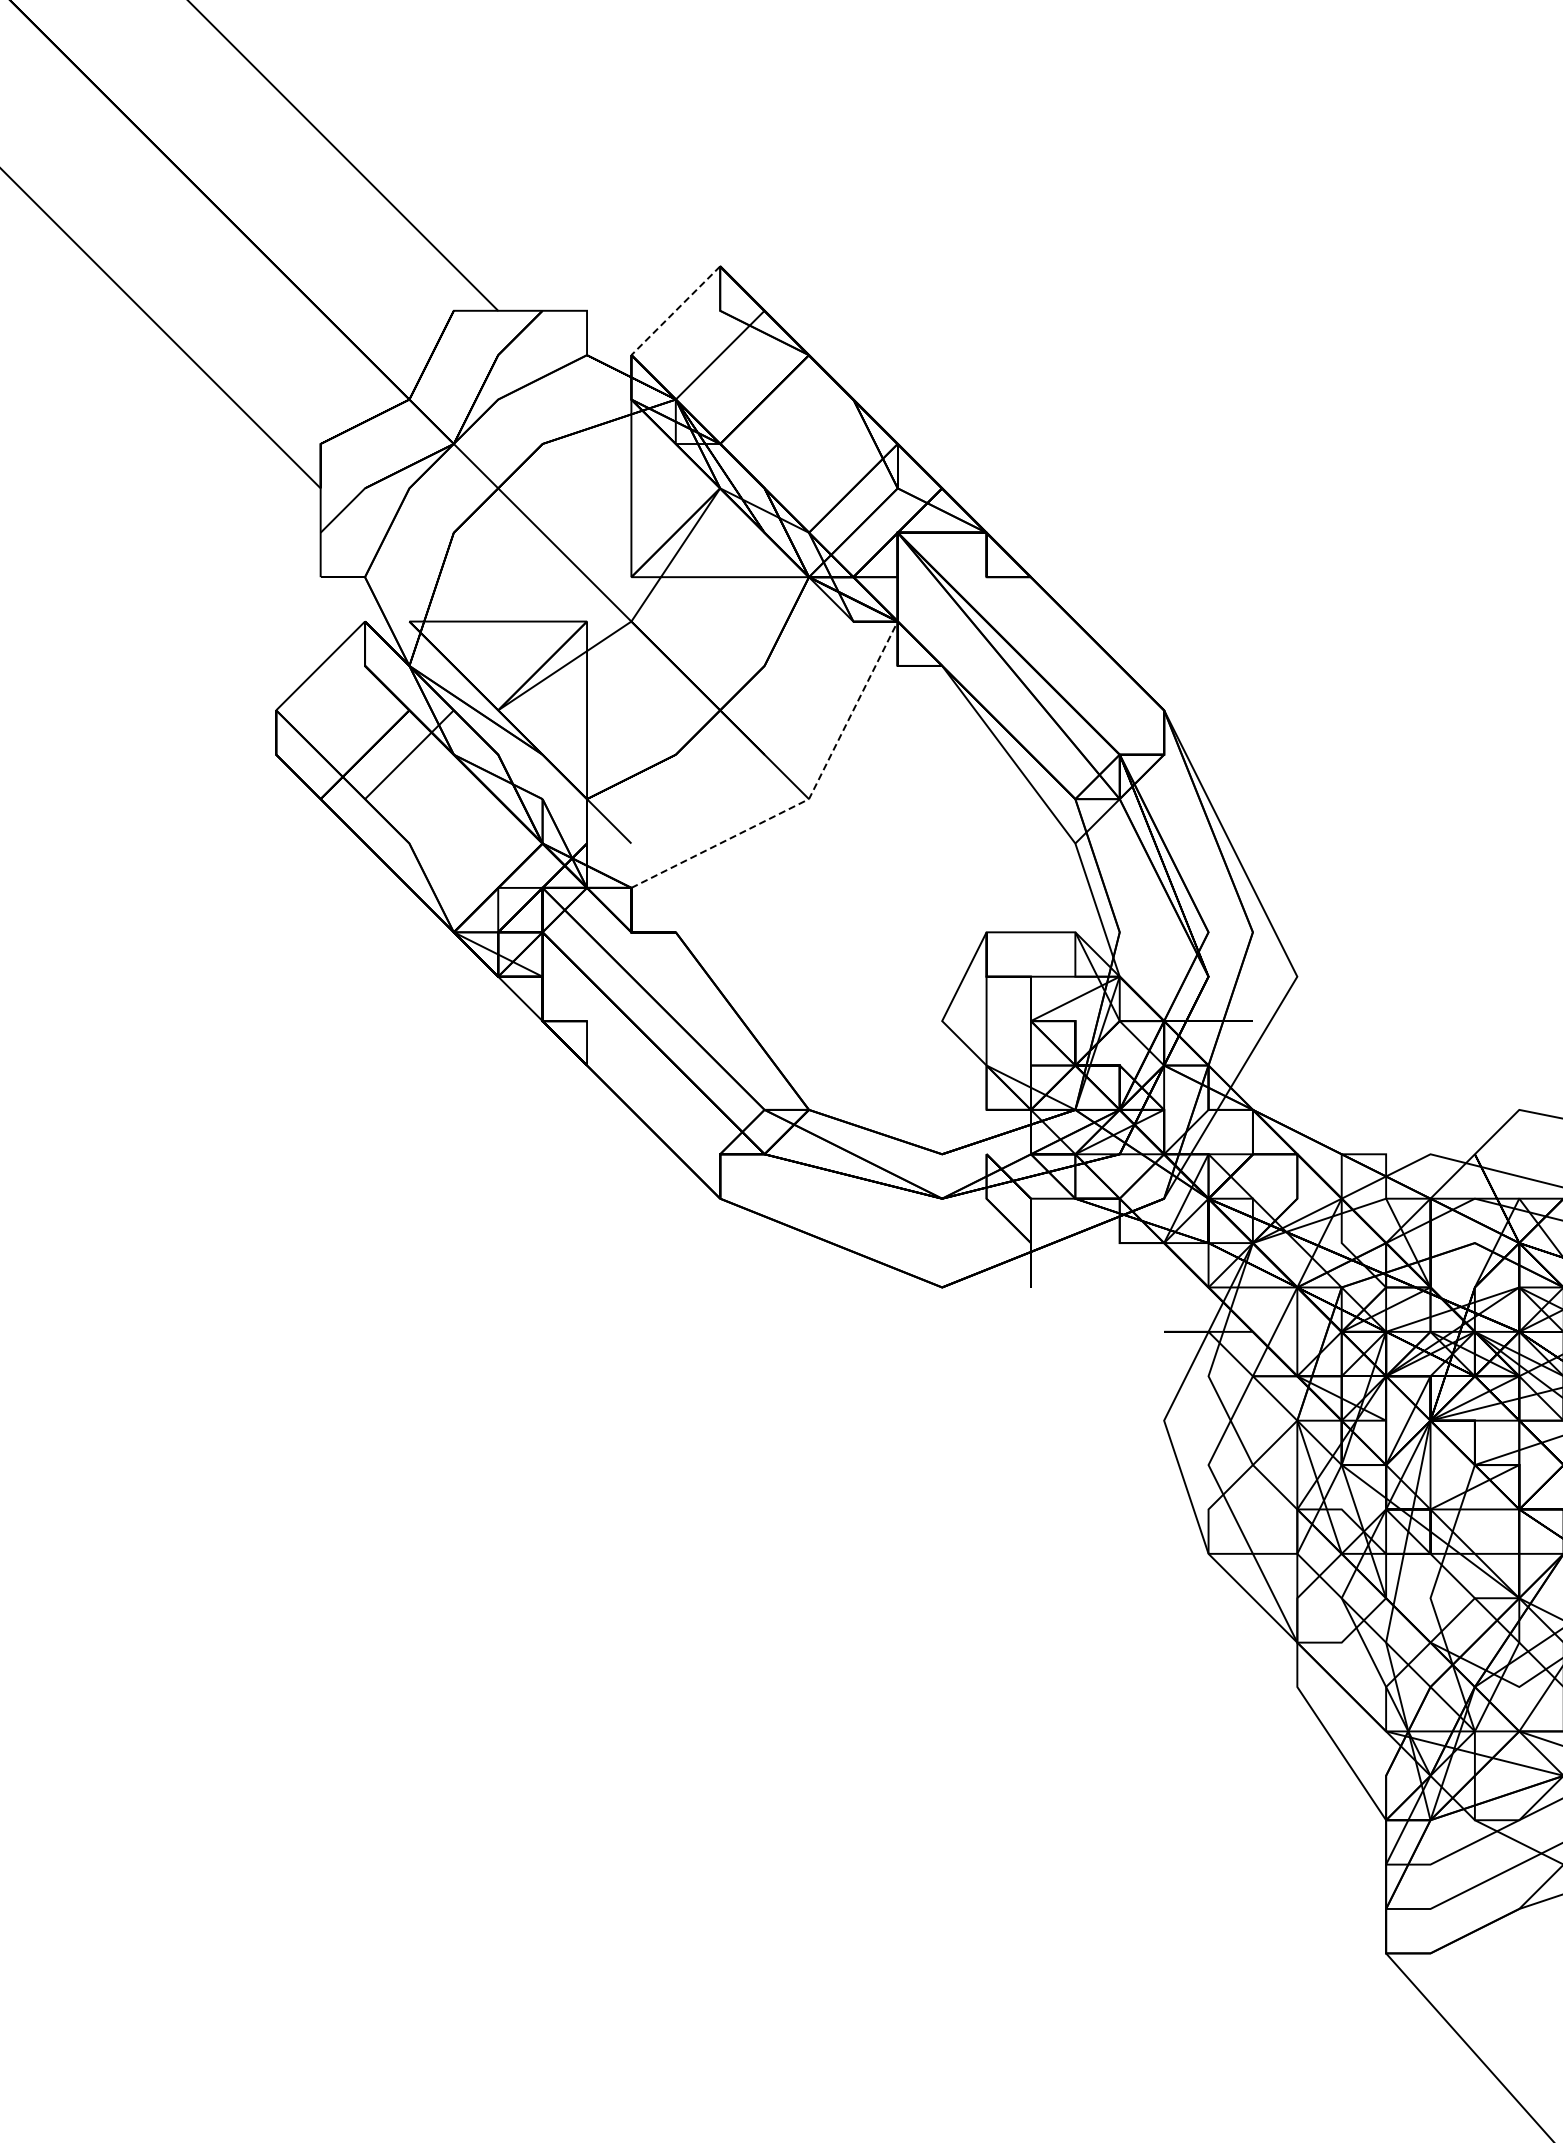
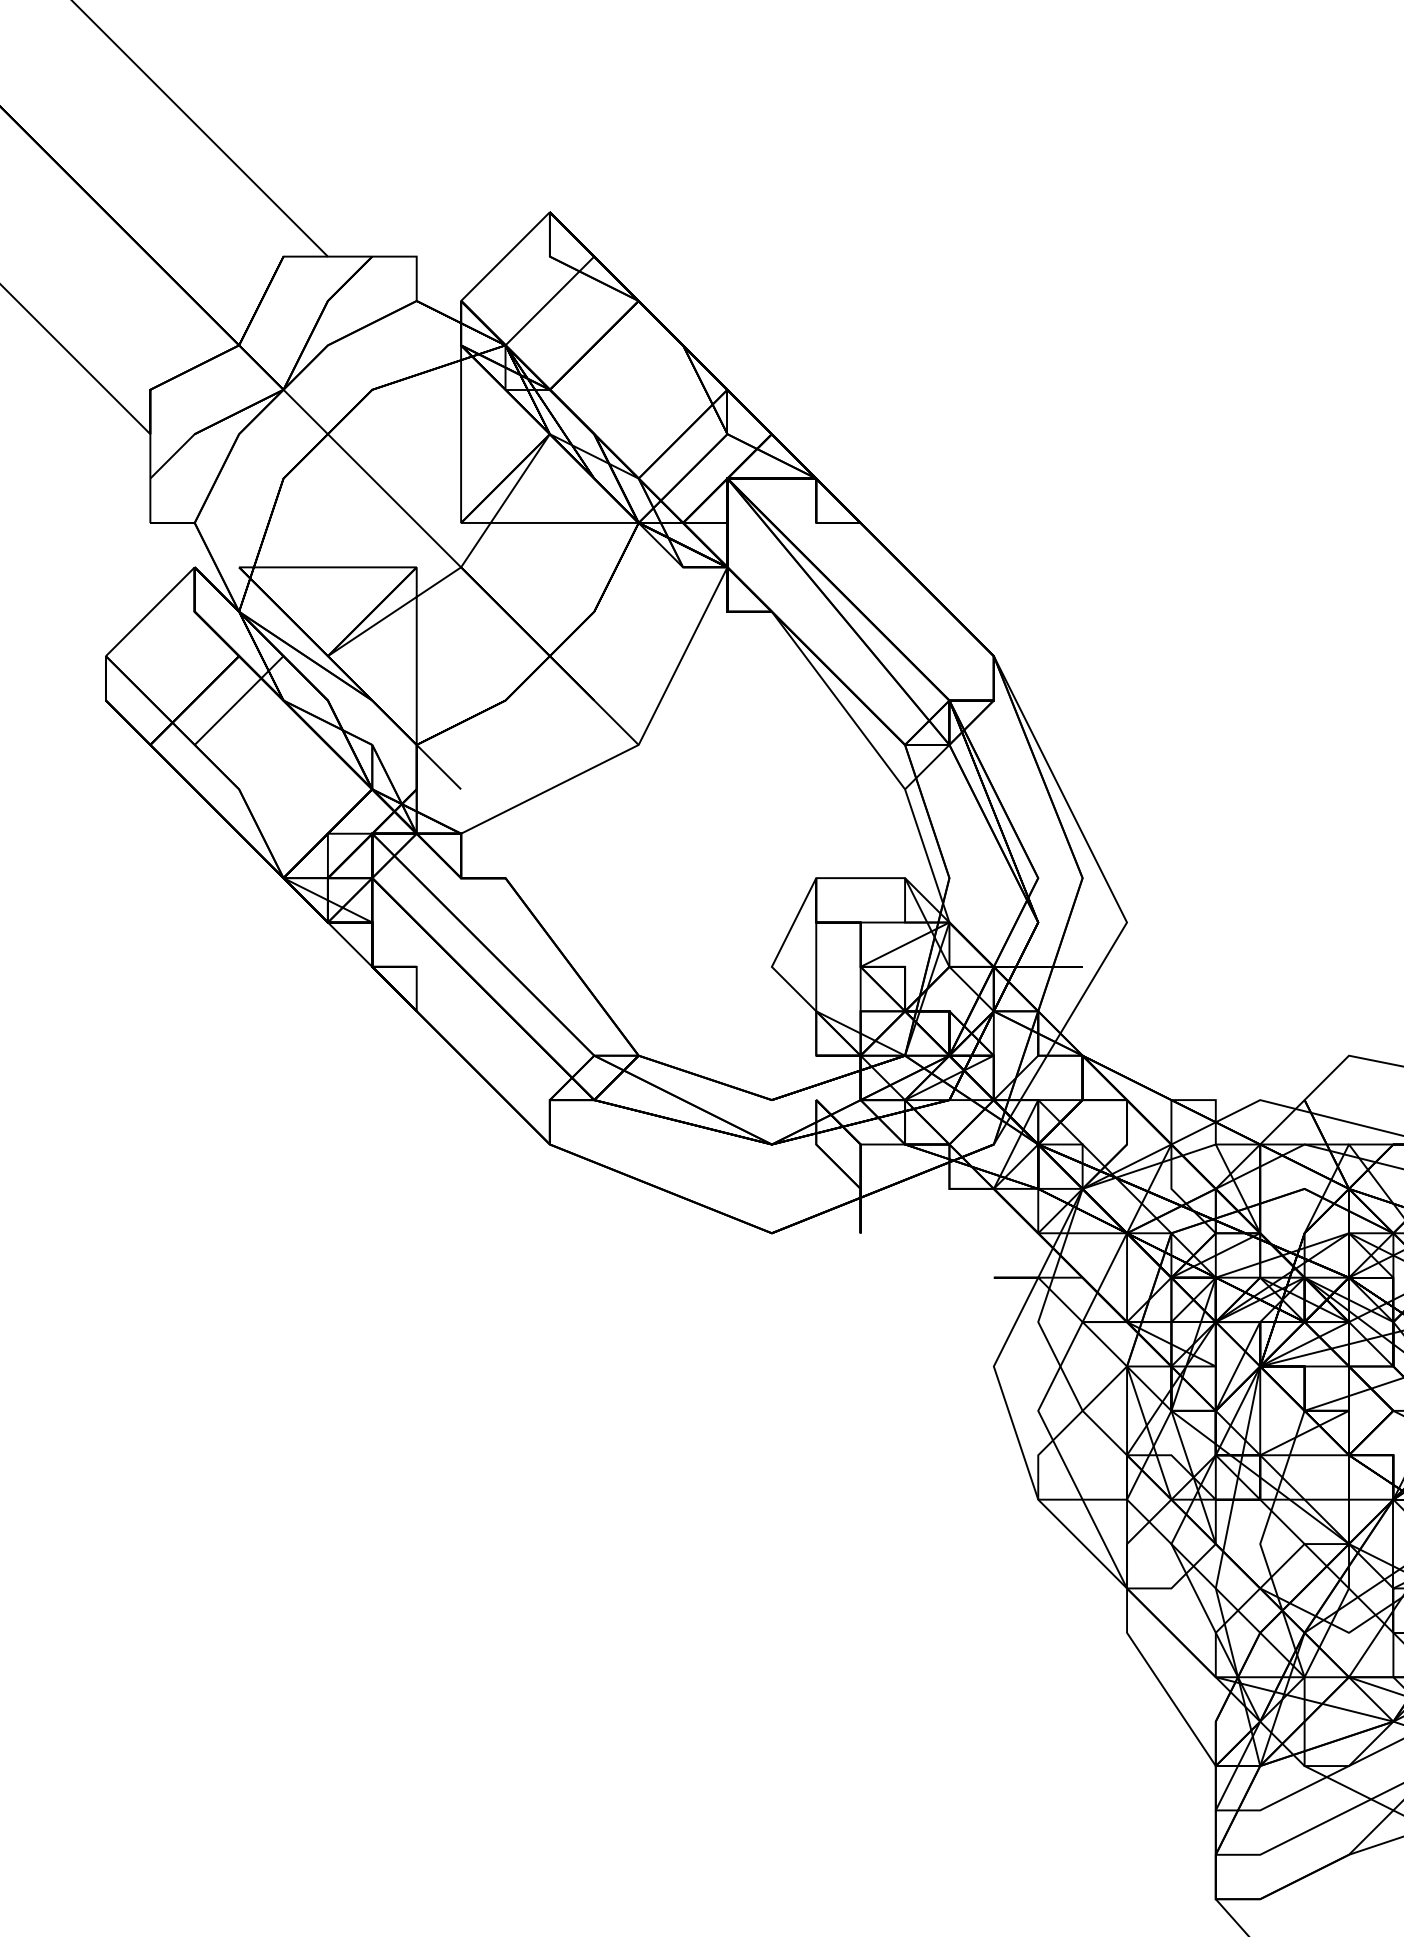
line: (675, 310) -> (505, 256), dashed -> solid
line: (809, 799) -> (639, 745), dashed -> solid

